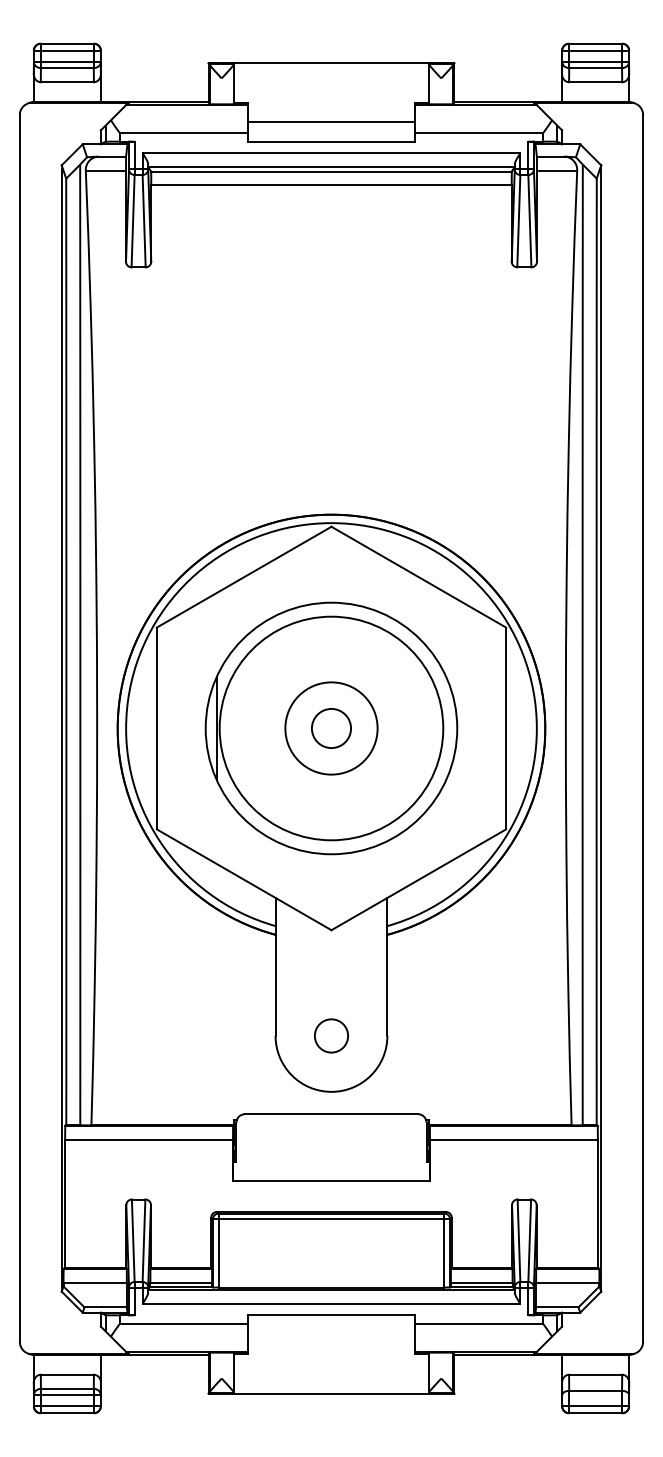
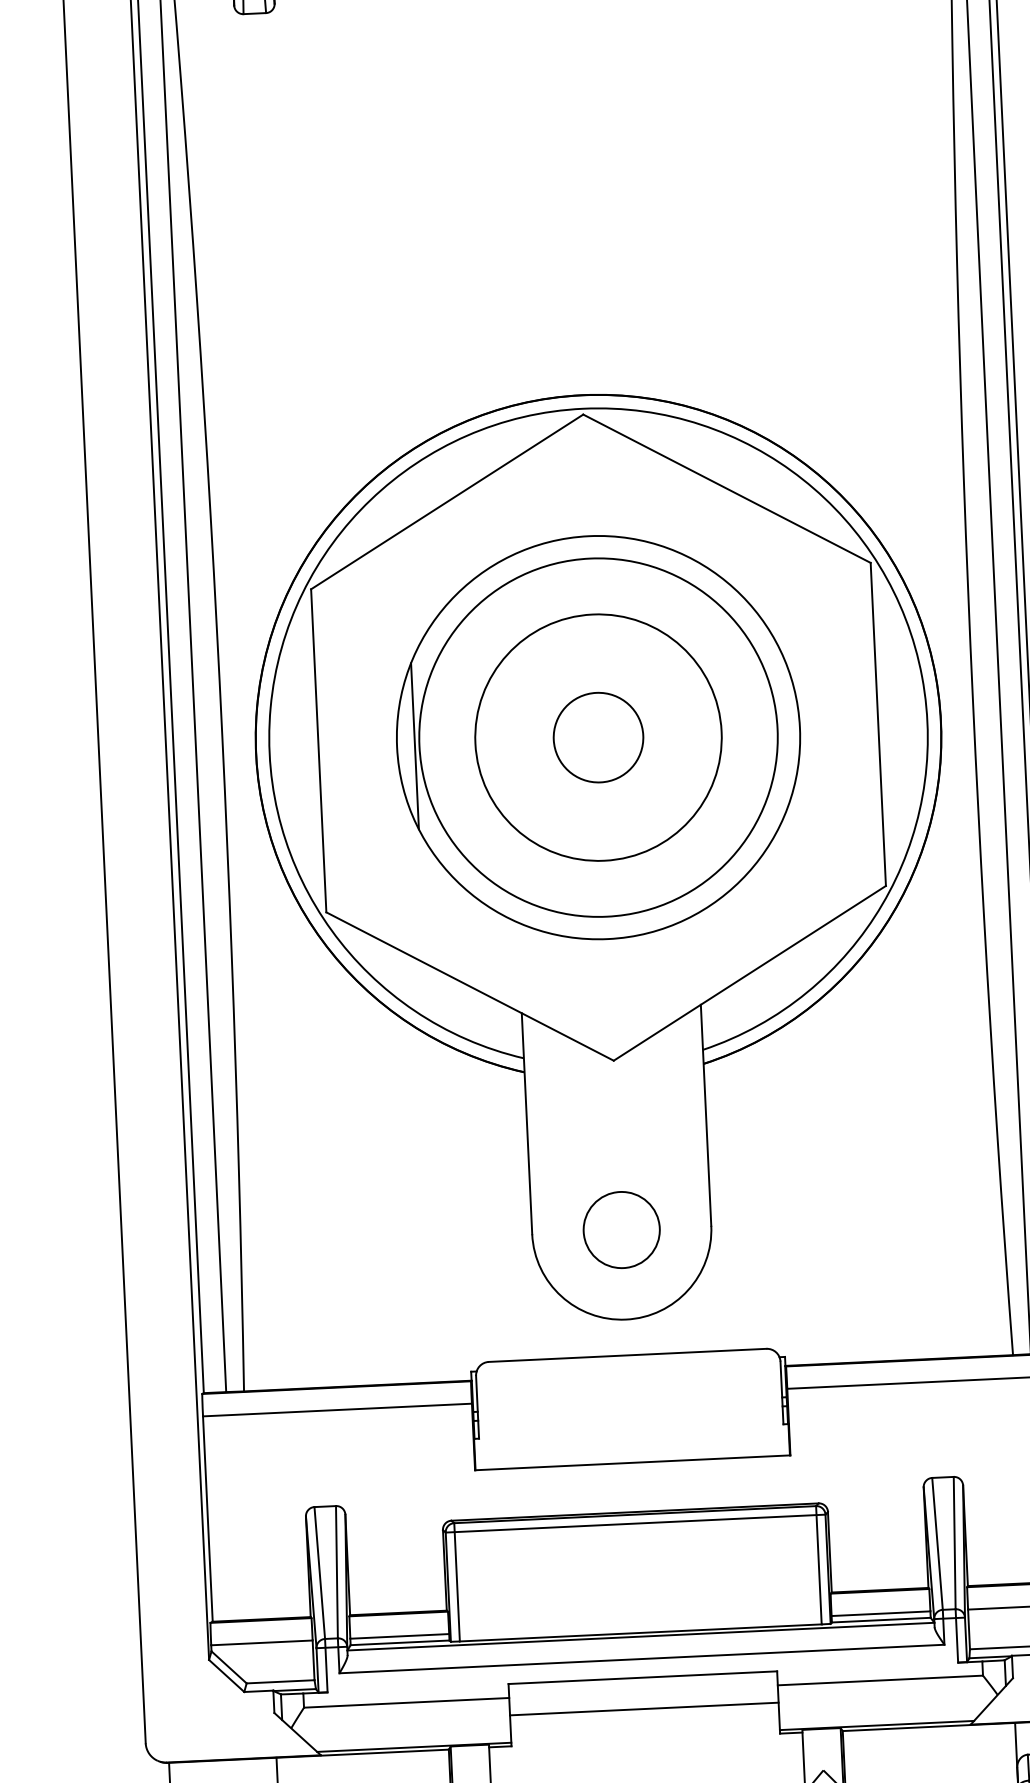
circle: (331, 728) -> (598, 737), size x1.43
circle: (331, 728) -> (598, 737), size x1.67
circle: (331, 1035) -> (621, 1229), size x1.43
line: (331, 1335) -> (644, 1709), added

